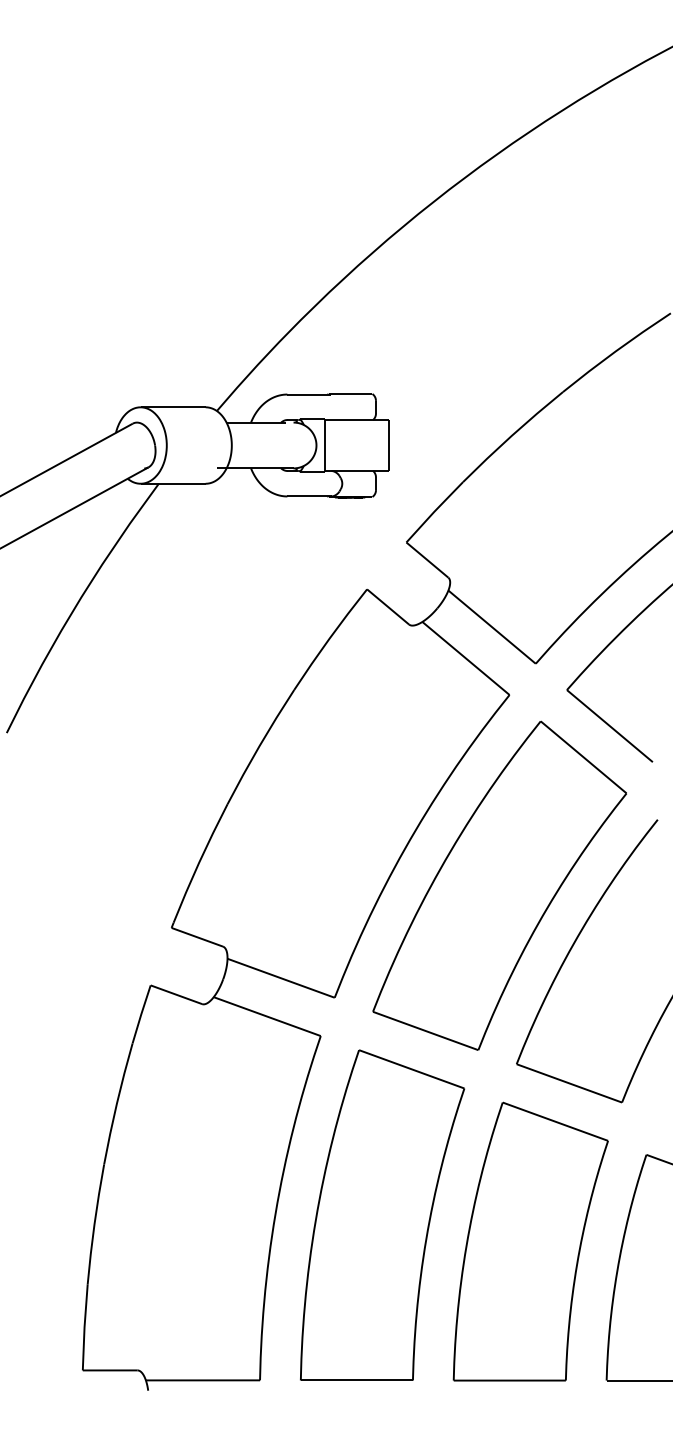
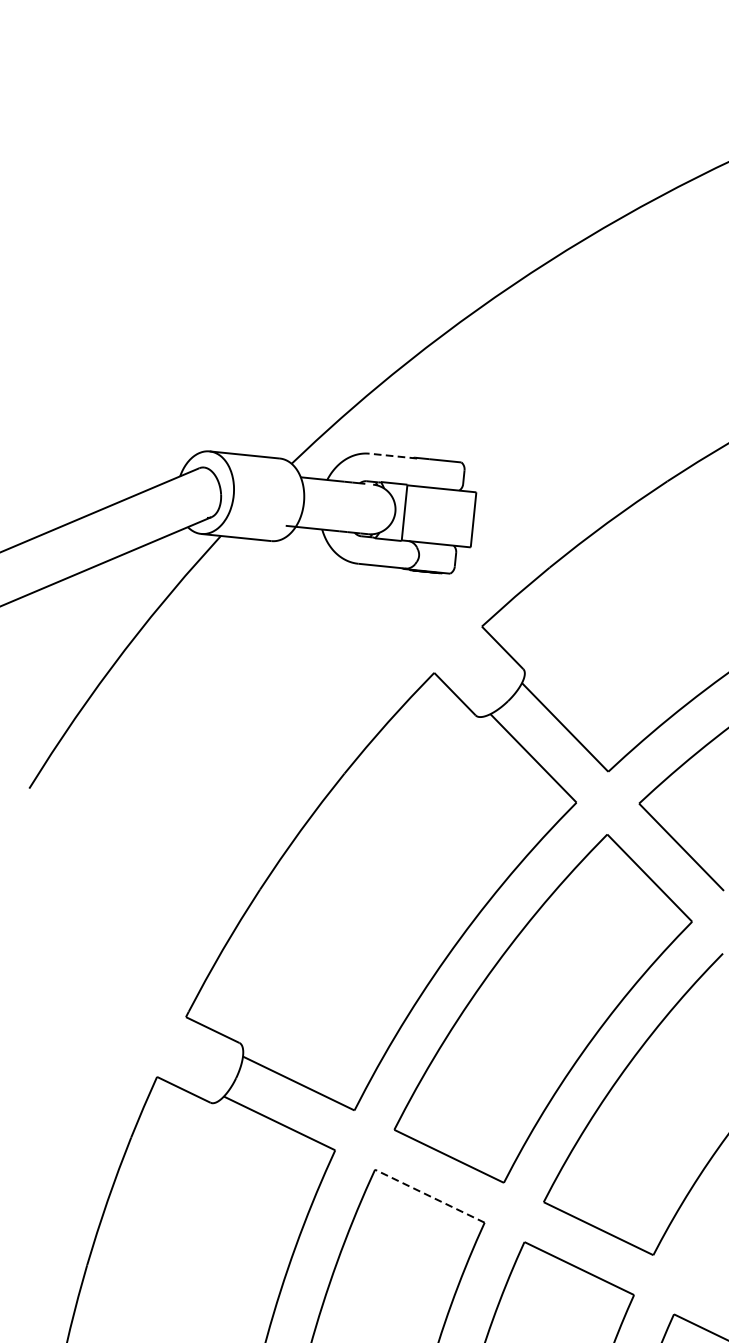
line: (308, 394) -> (392, 455), solid -> dashed
line: (411, 1069) -> (429, 1196), solid -> dashed

